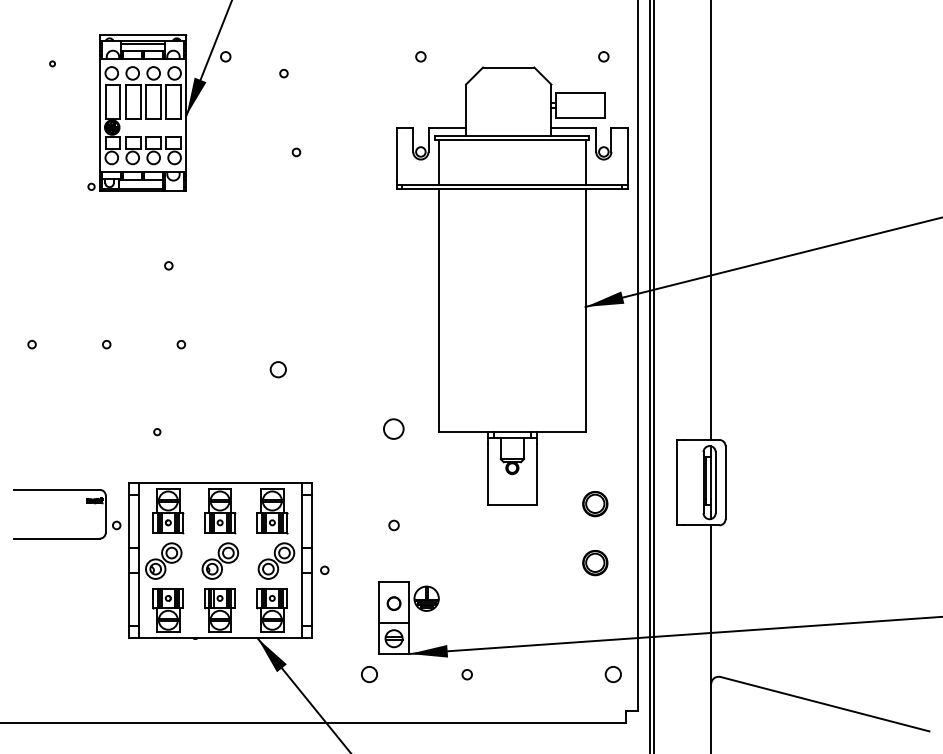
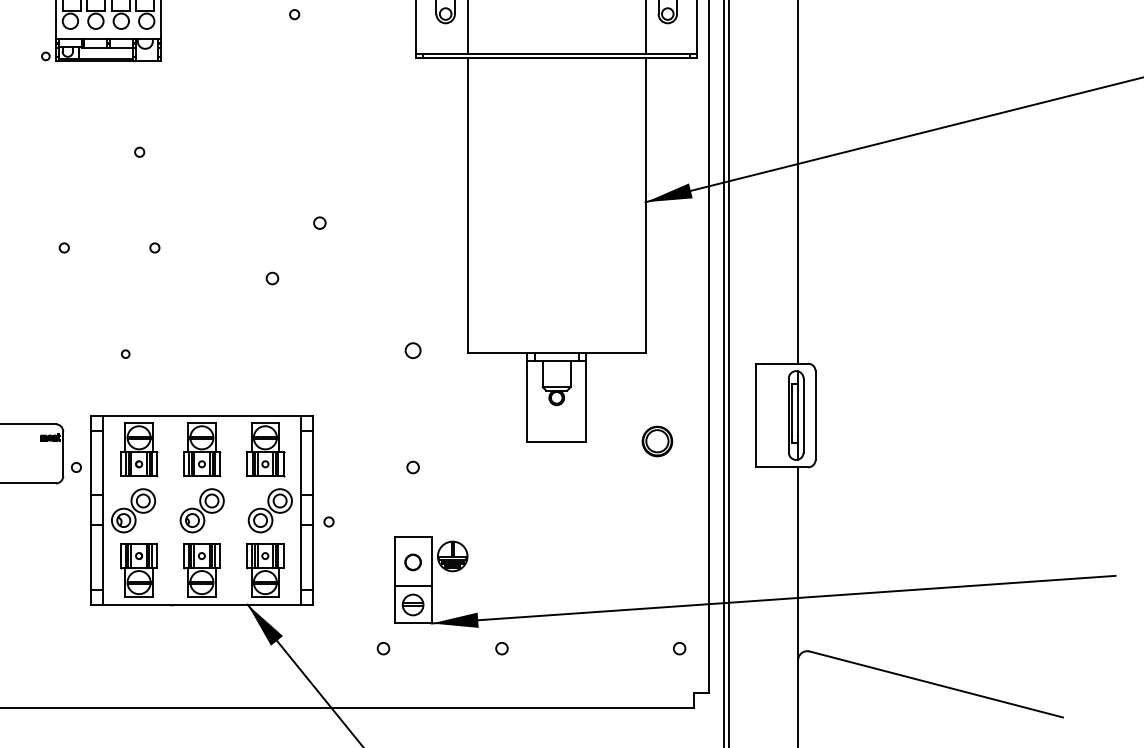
circle: (316, 323) -> (318, 222), added
circle: (277, 369) -> (271, 278), size x0.62
circle: (394, 429) -> (413, 350), size x0.62
part: (595, 563) -> (657, 513), removed
circle: (369, 674) -> (383, 648), size x0.62
circle: (613, 674) -> (679, 648), size x0.62

